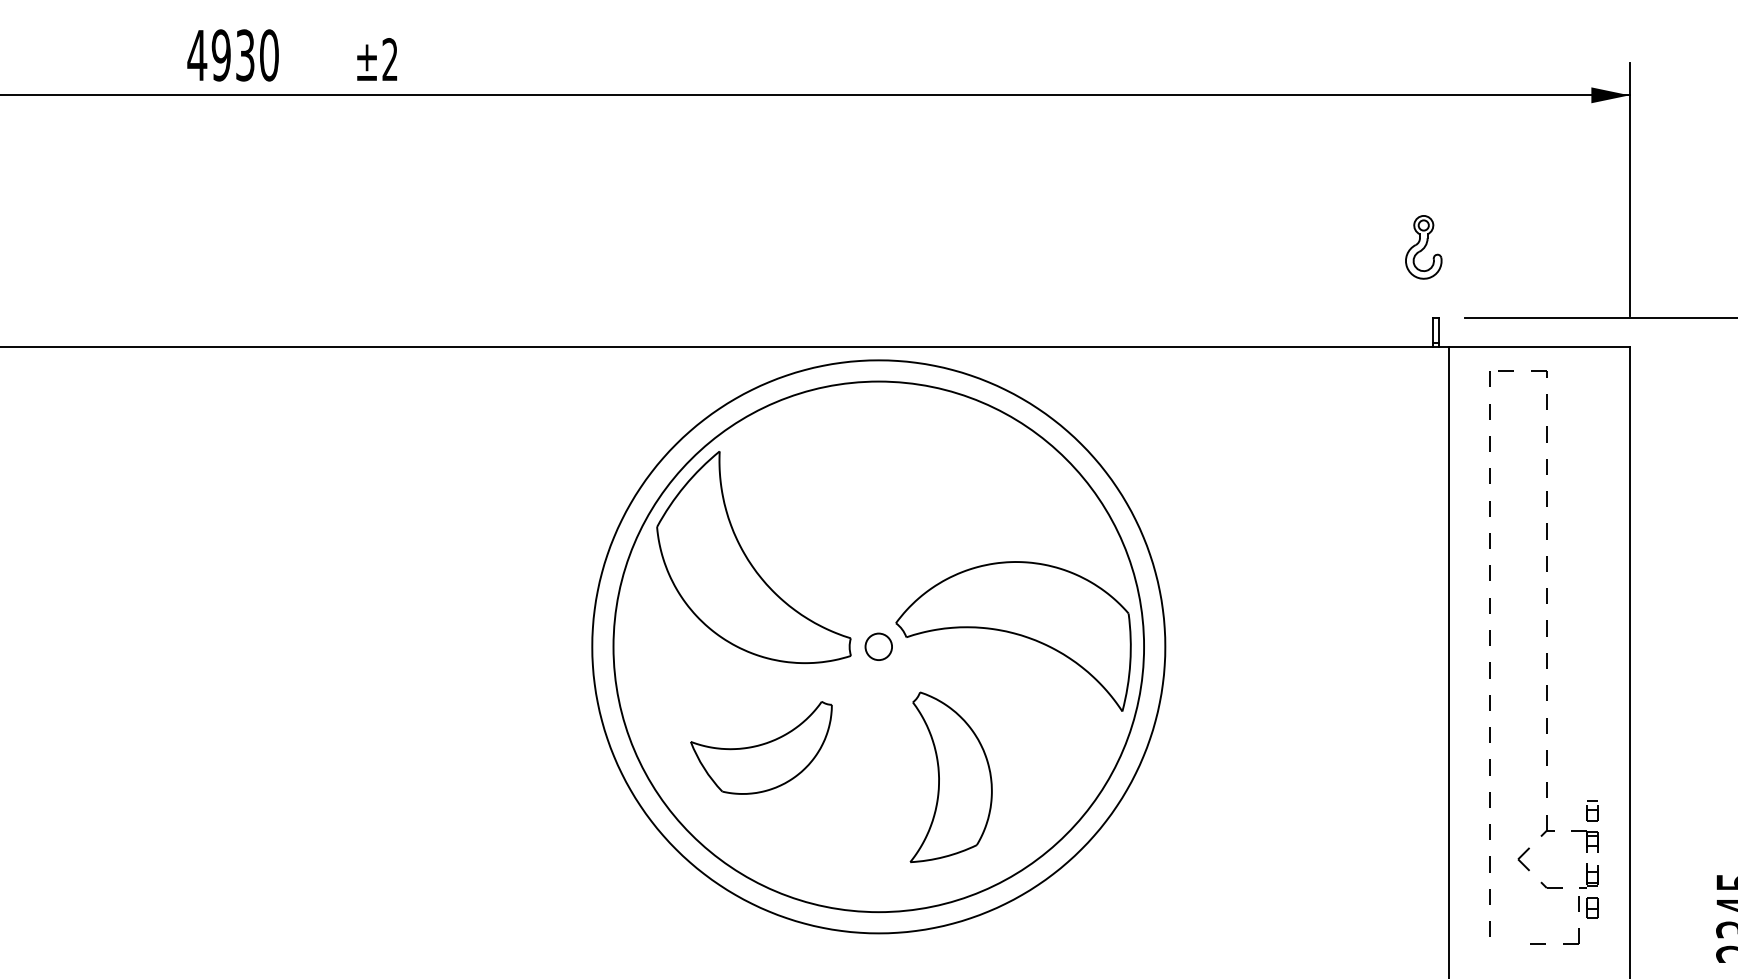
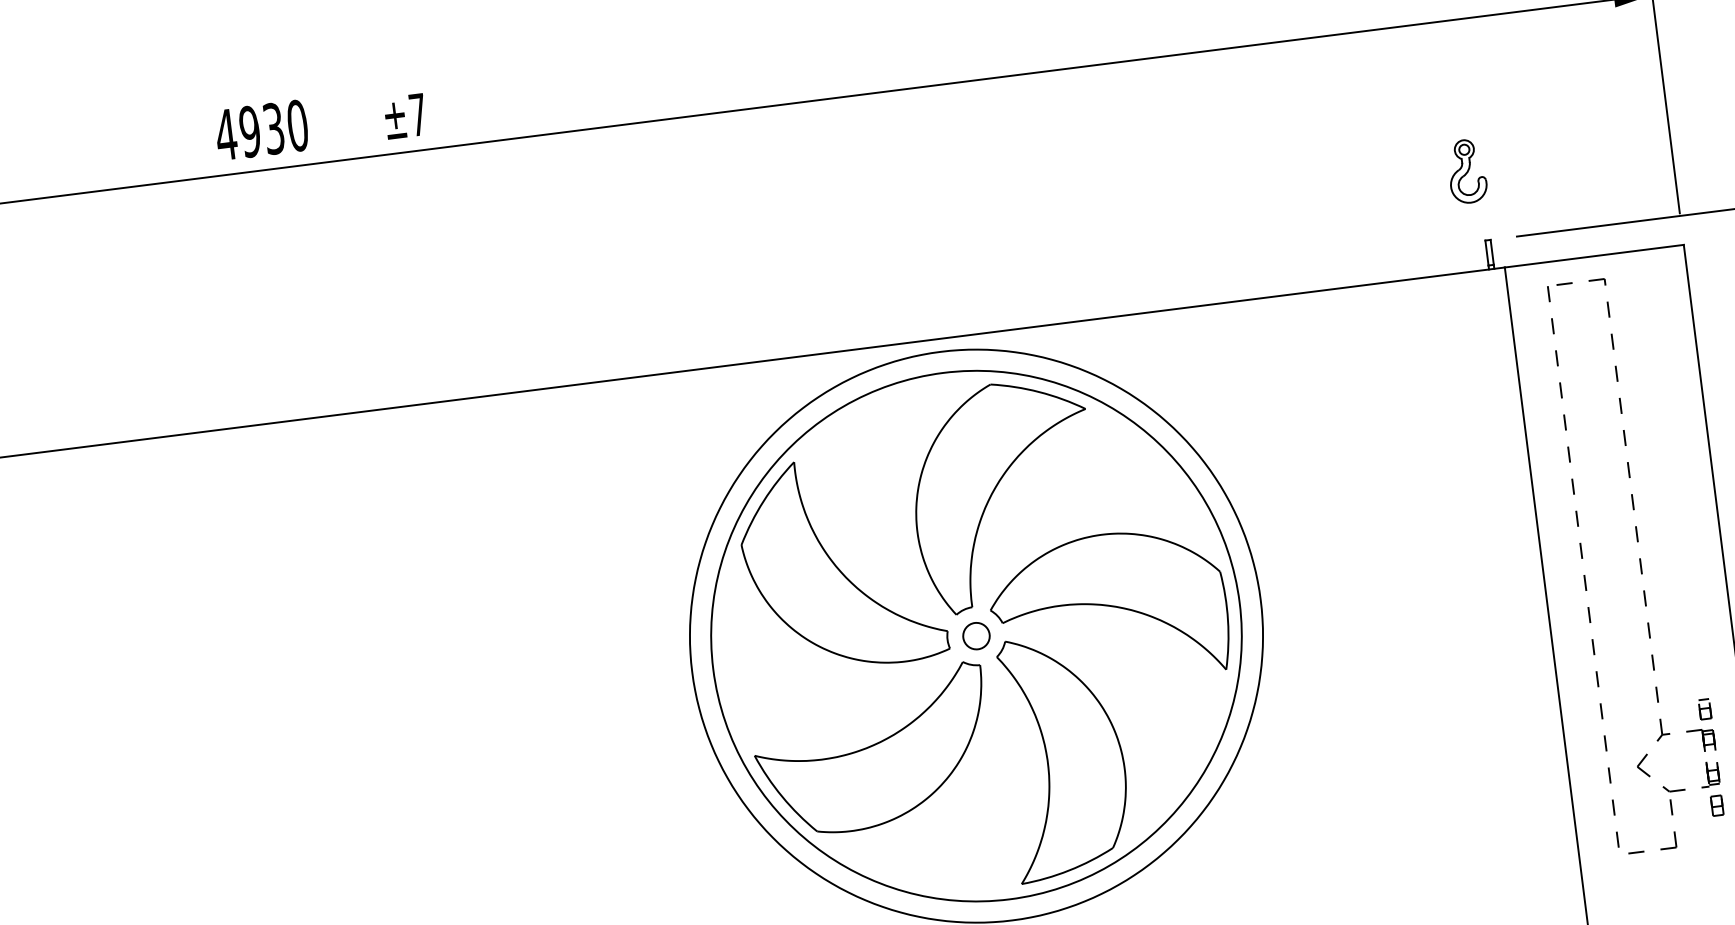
text: (389, 59) -> (417, 114), ±2 -> ±7
part: (914, 506) -> (994, 492), added
part: (761, 747) -> (872, 750), size x1.67
part: (951, 777) -> (1064, 756), size x1.43
part: (1545, 943) -> (1643, 850), moved

